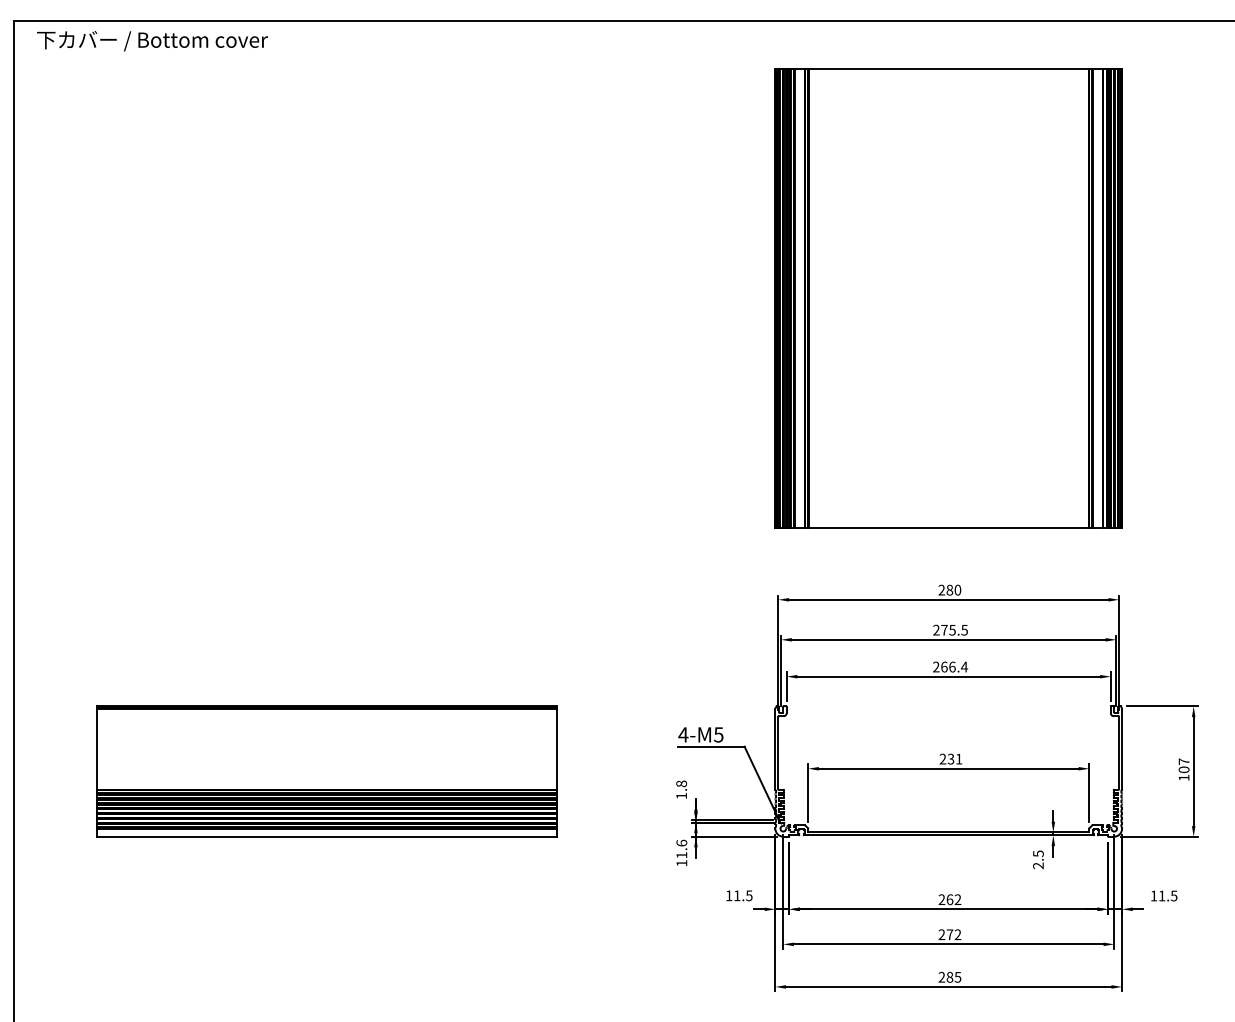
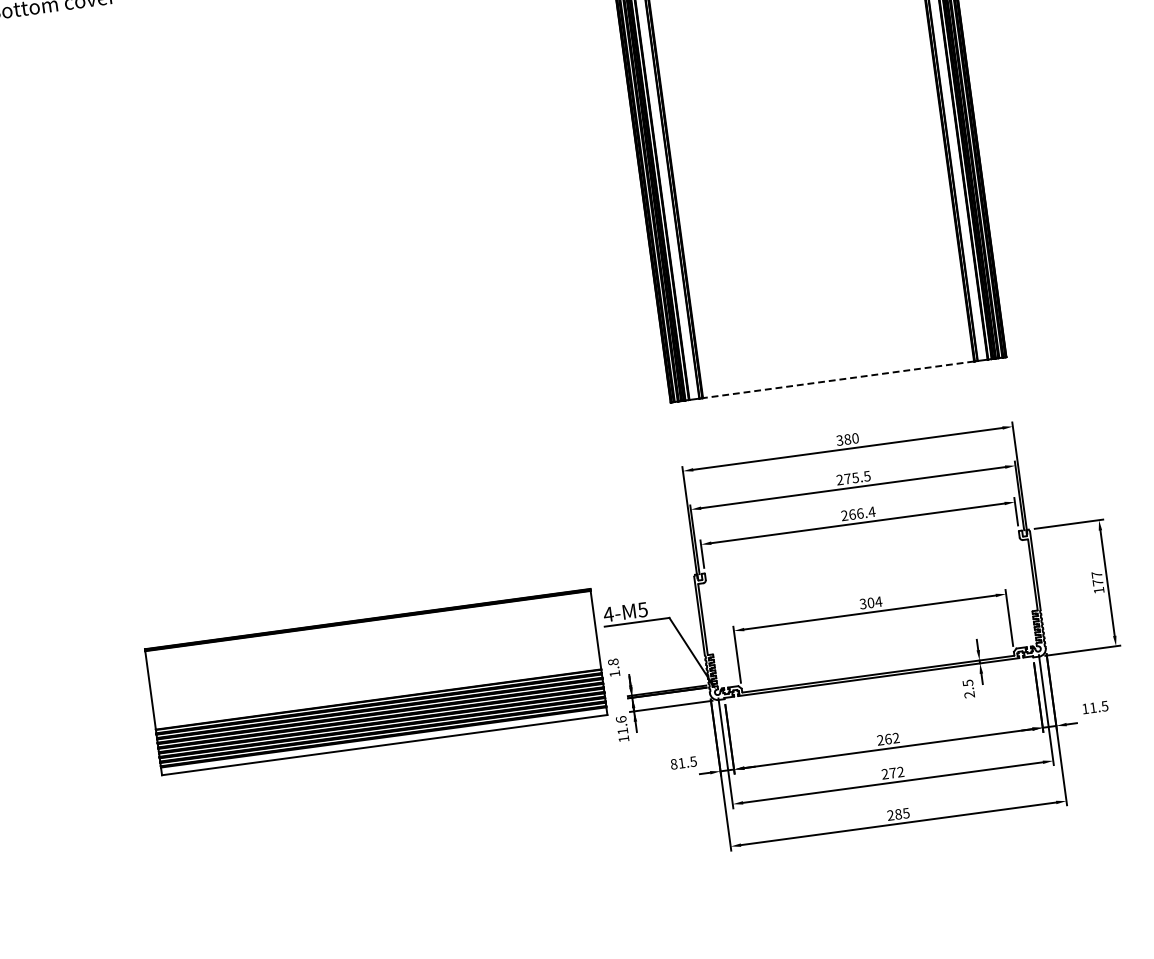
line: (948, 528) -> (838, 379), solid -> dashed
text: (941, 590) -> (839, 440), 280 -> 380
text: (950, 758) -> (870, 602), 231 -> 304
text: (1183, 769) -> (1097, 582), 107 -> 177
part: (326, 771) -> (375, 682), moved
text: (728, 895) -> (673, 764), 11.5 -> 81.5

